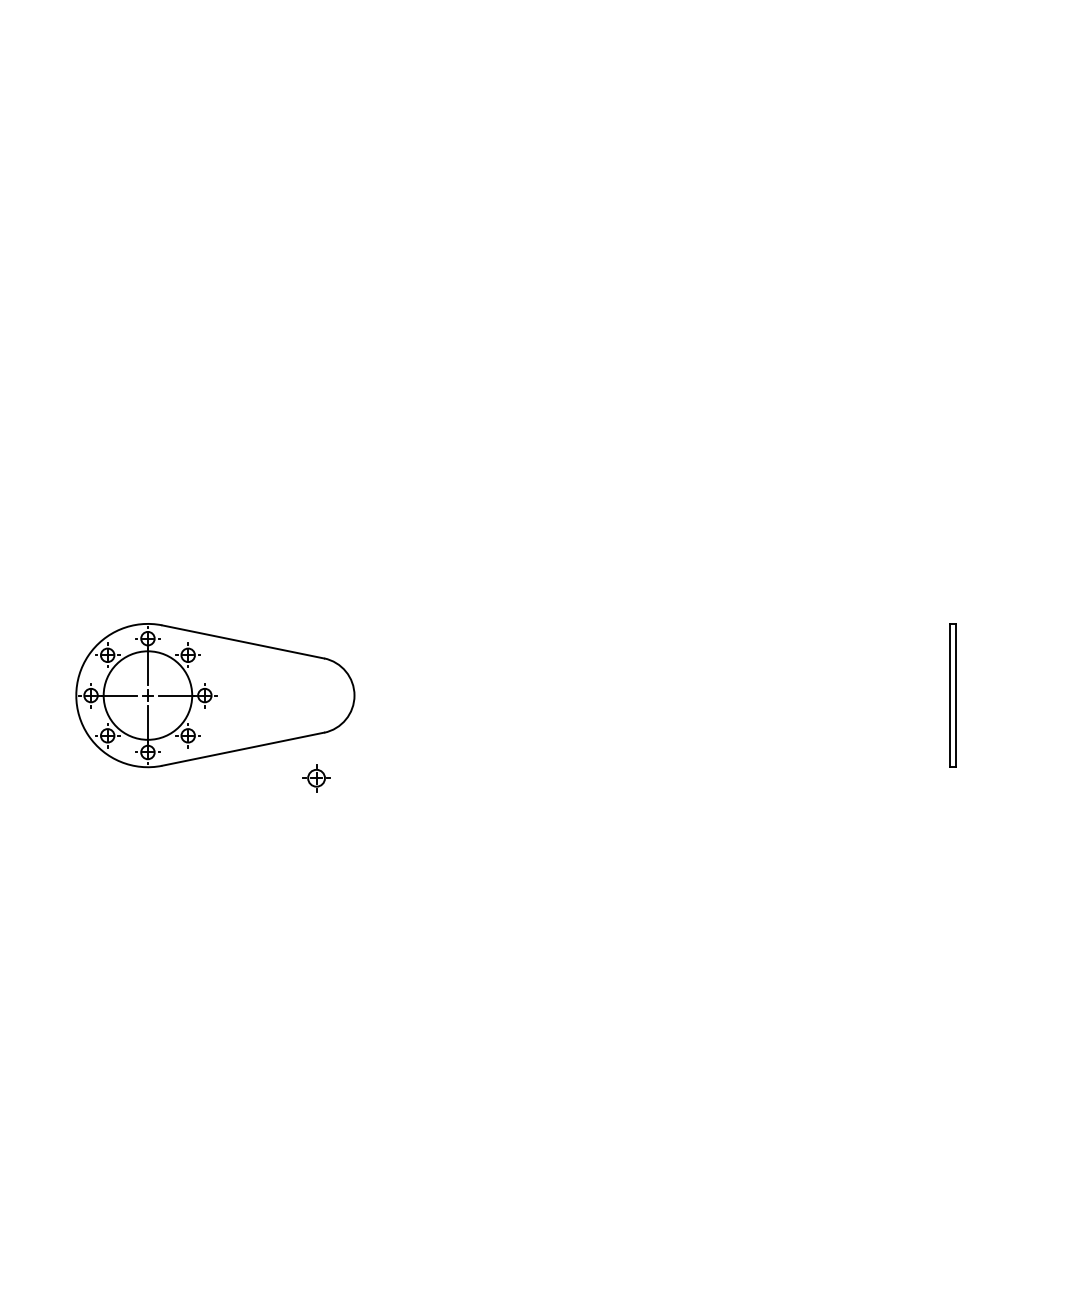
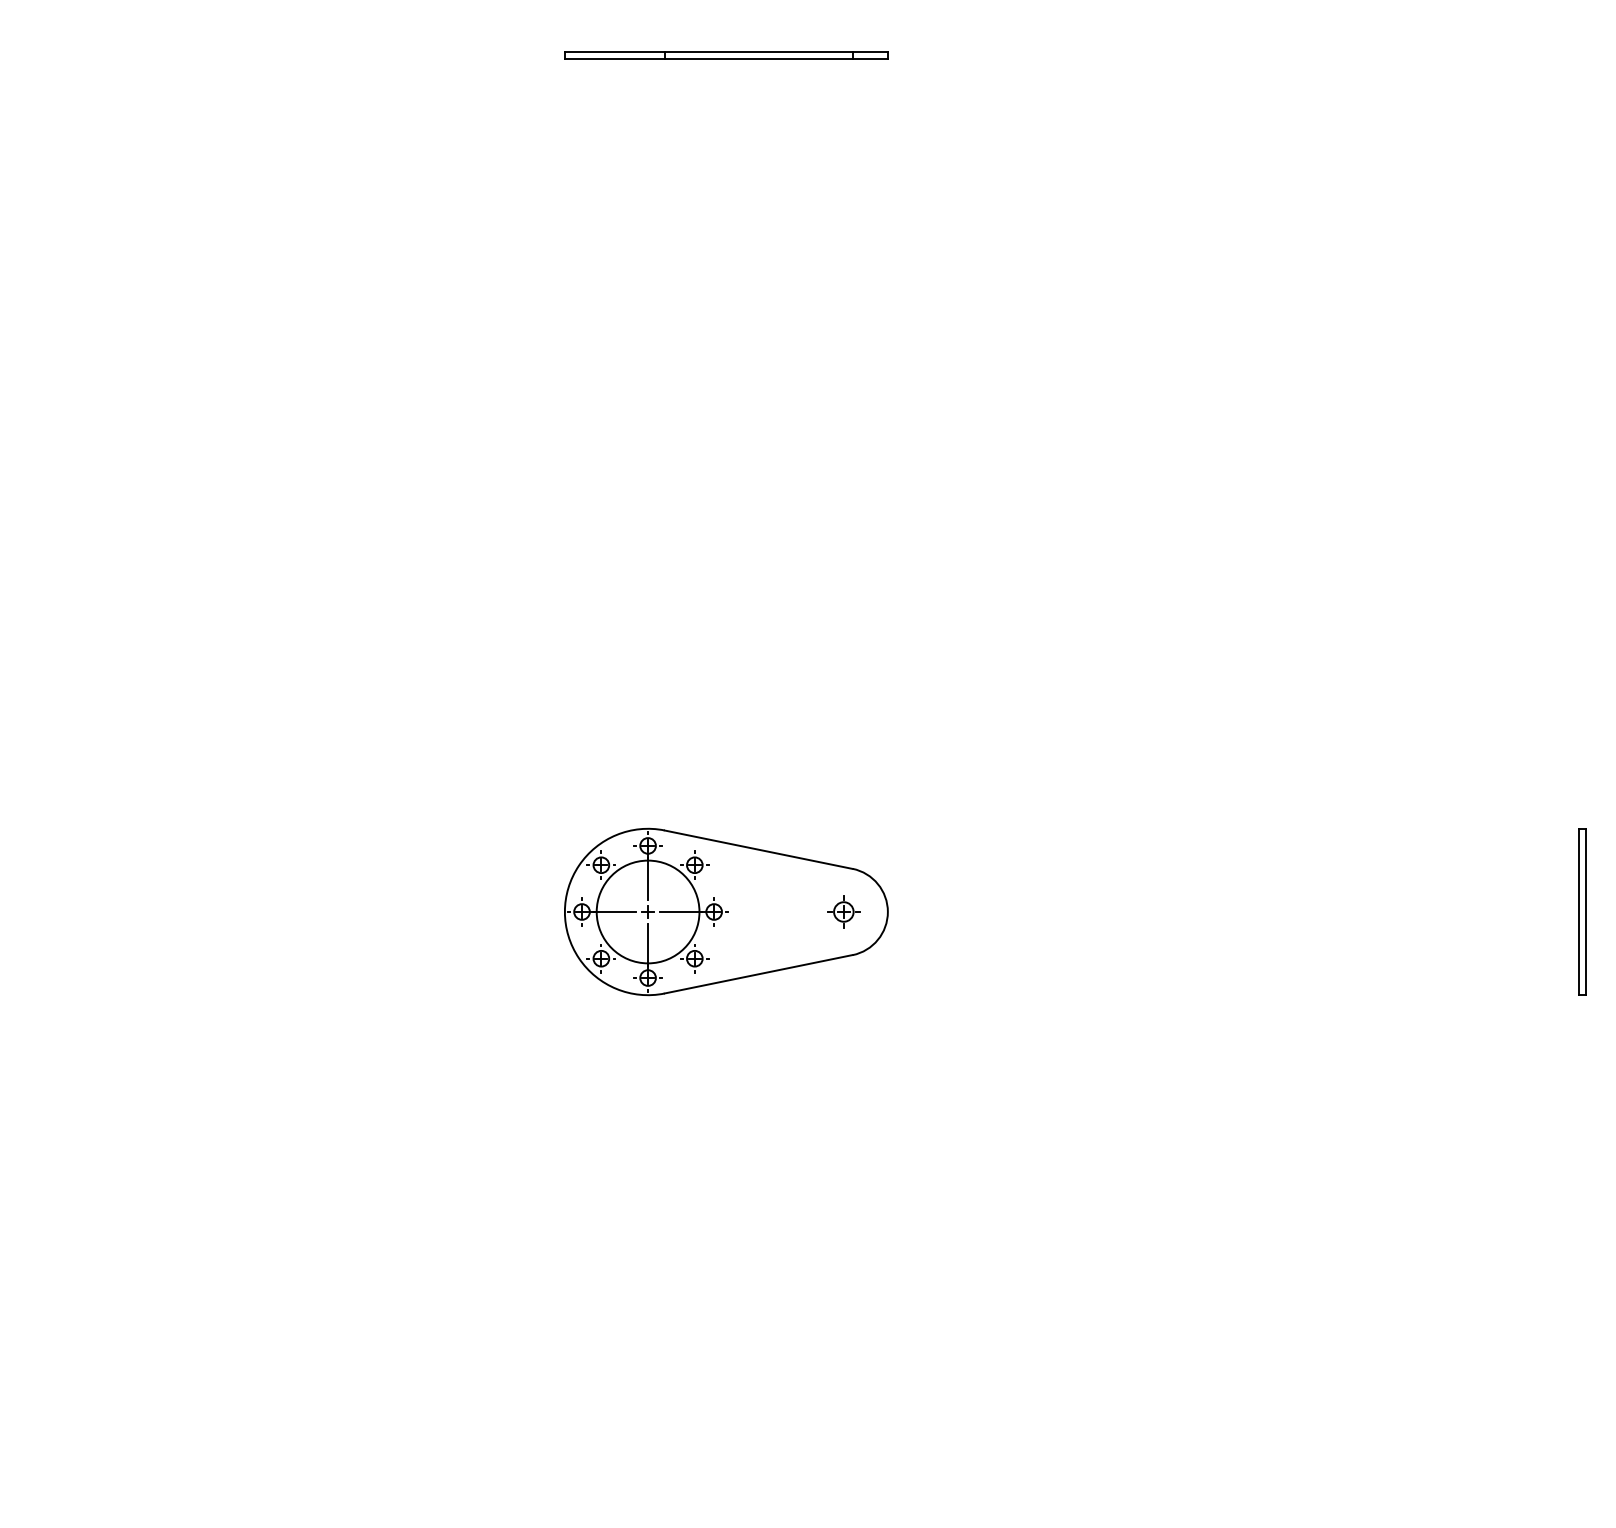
part: (316, 777) -> (843, 911), moved

